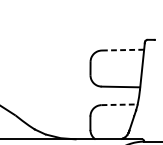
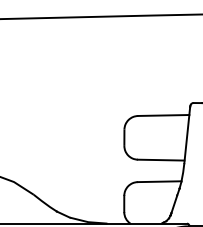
line: (122, 50) -> (163, 115), dashed -> solid
line: (119, 104) -> (159, 181), dashed -> solid

